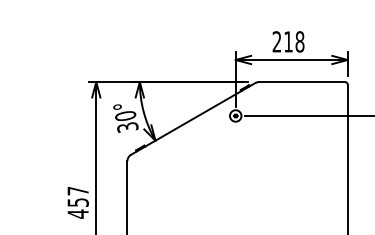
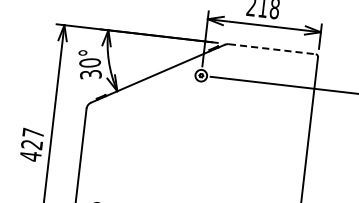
line: (302, 82) -> (272, 49), solid -> dashed
text: (77, 202) -> (31, 144), 457 -> 427

